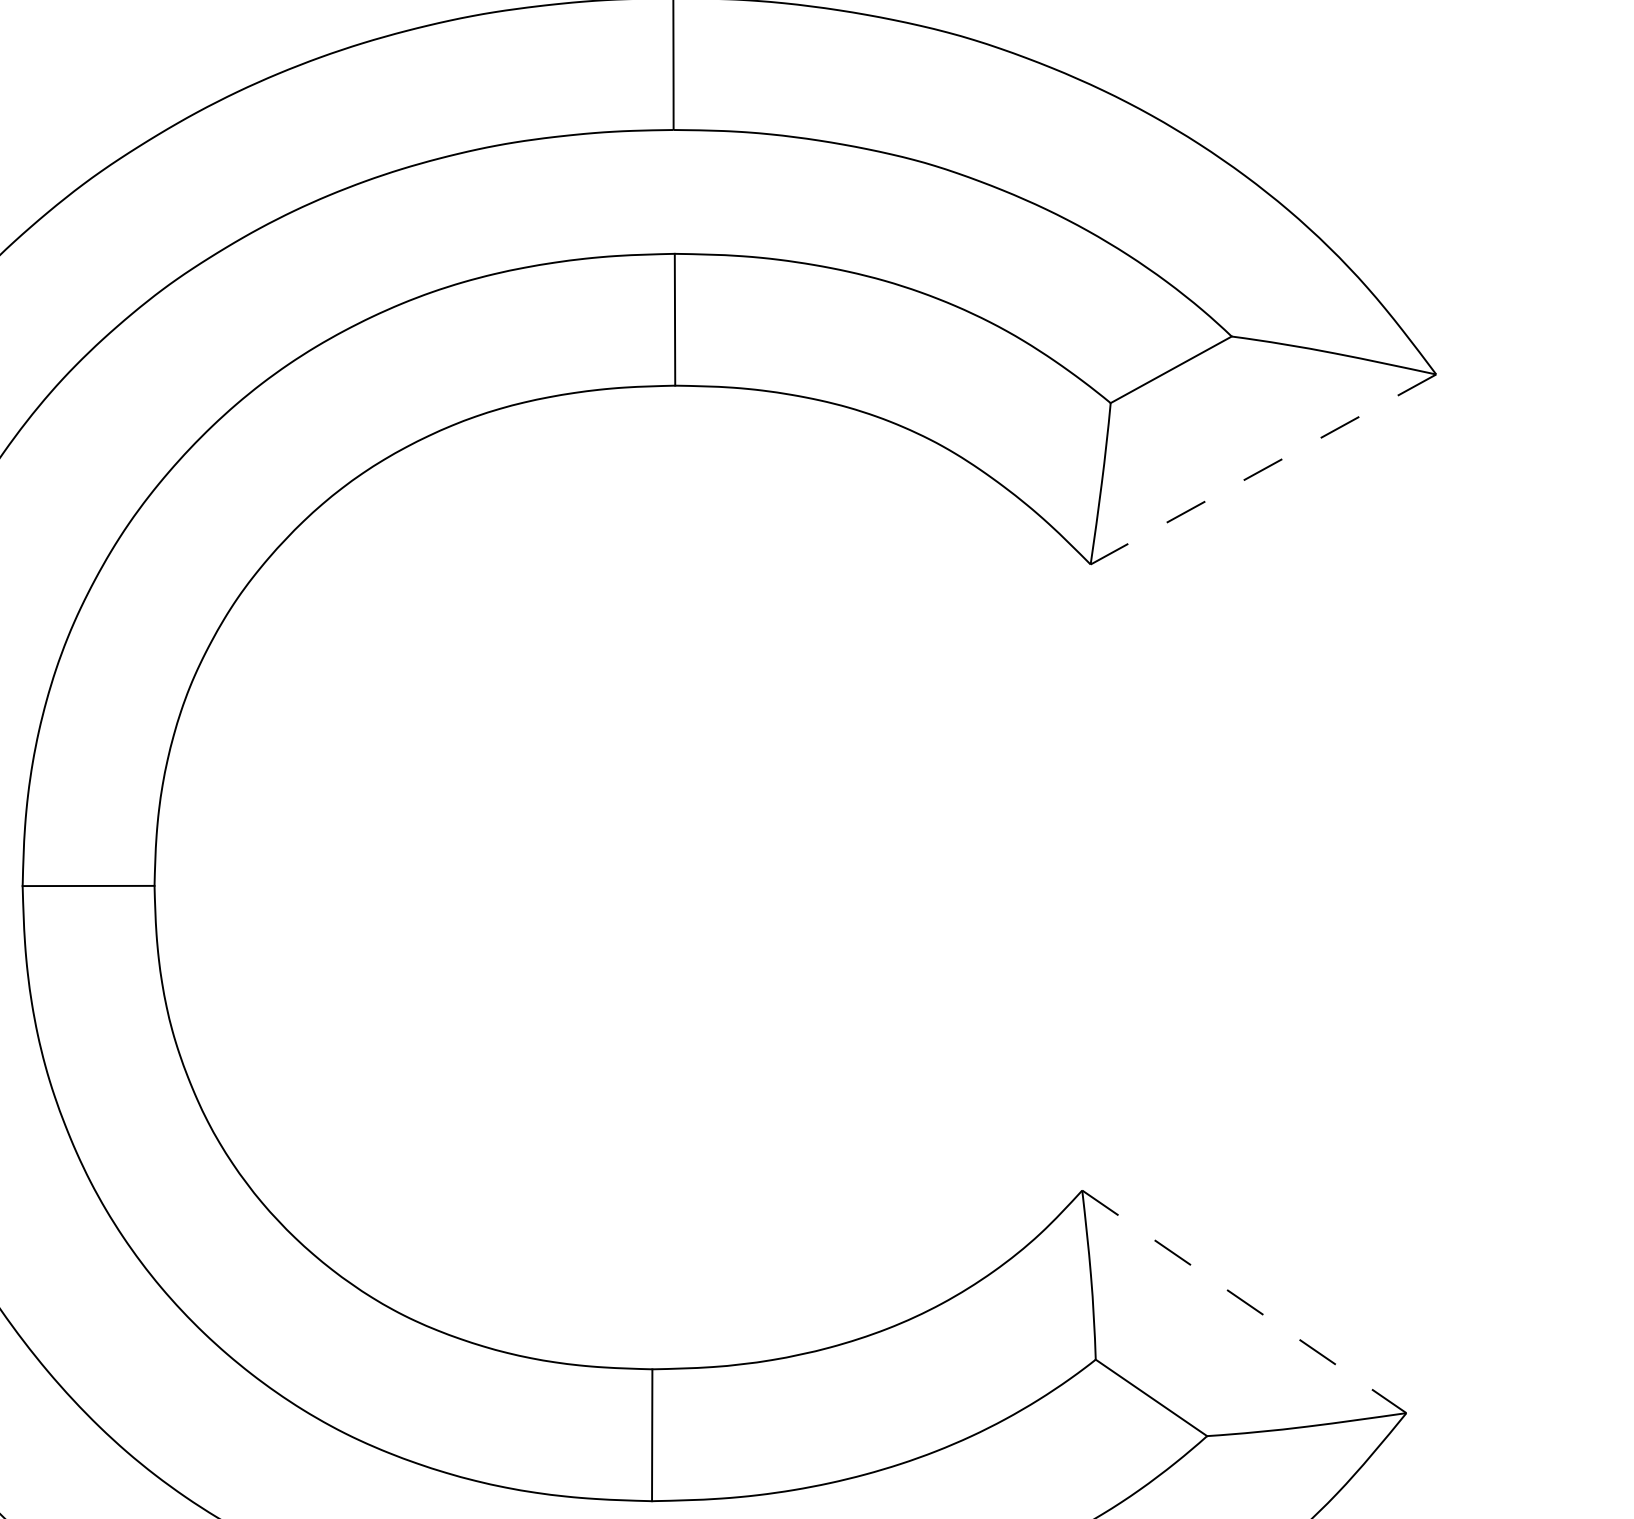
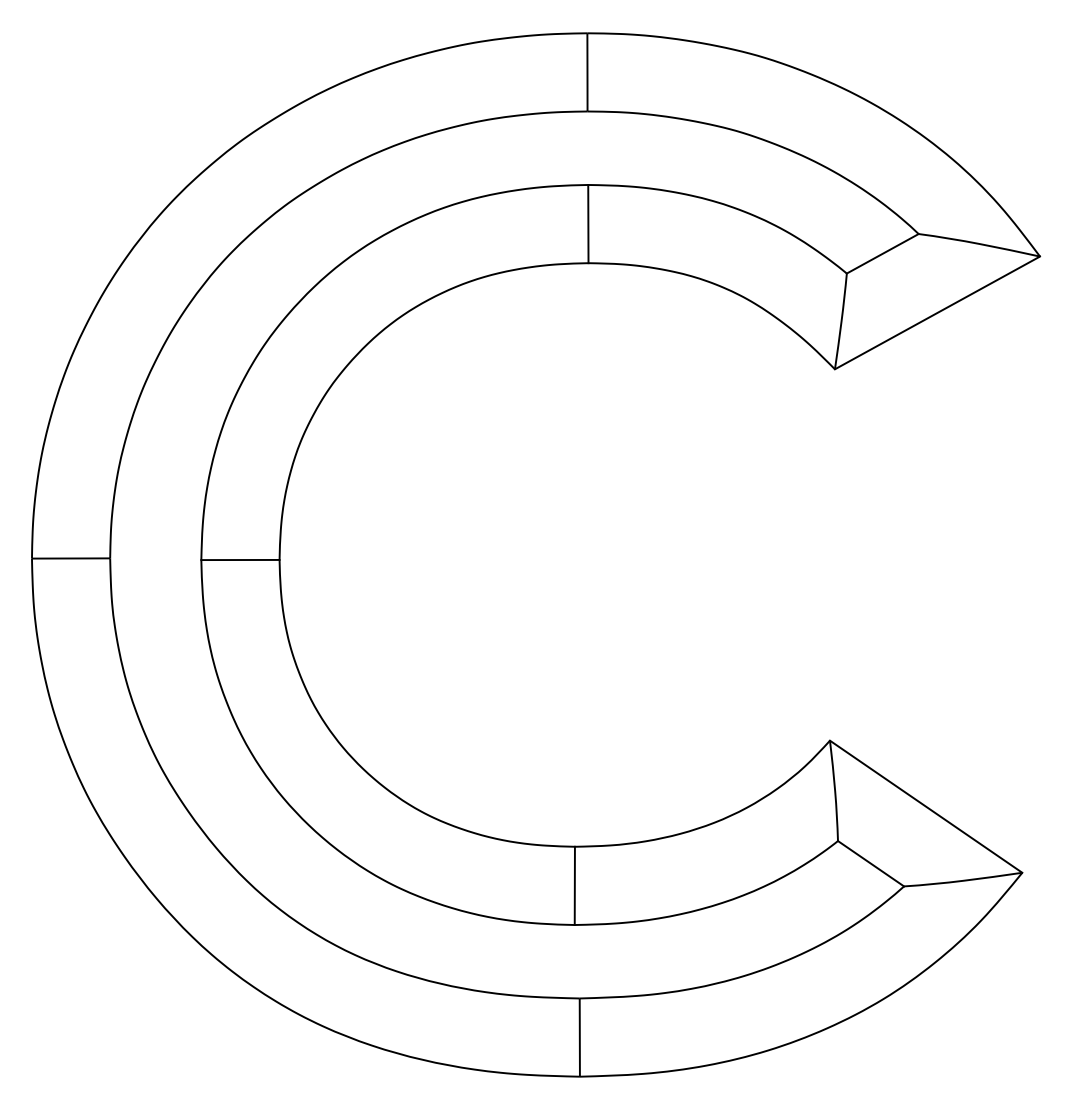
line: (1263, 468) -> (937, 312), dashed -> solid
line: (1244, 1301) -> (926, 806), dashed -> solid

